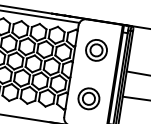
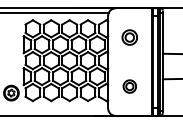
part: (96, 50) -> (129, 37), size x0.7
part: (88, 98) -> (129, 86), size x0.6

